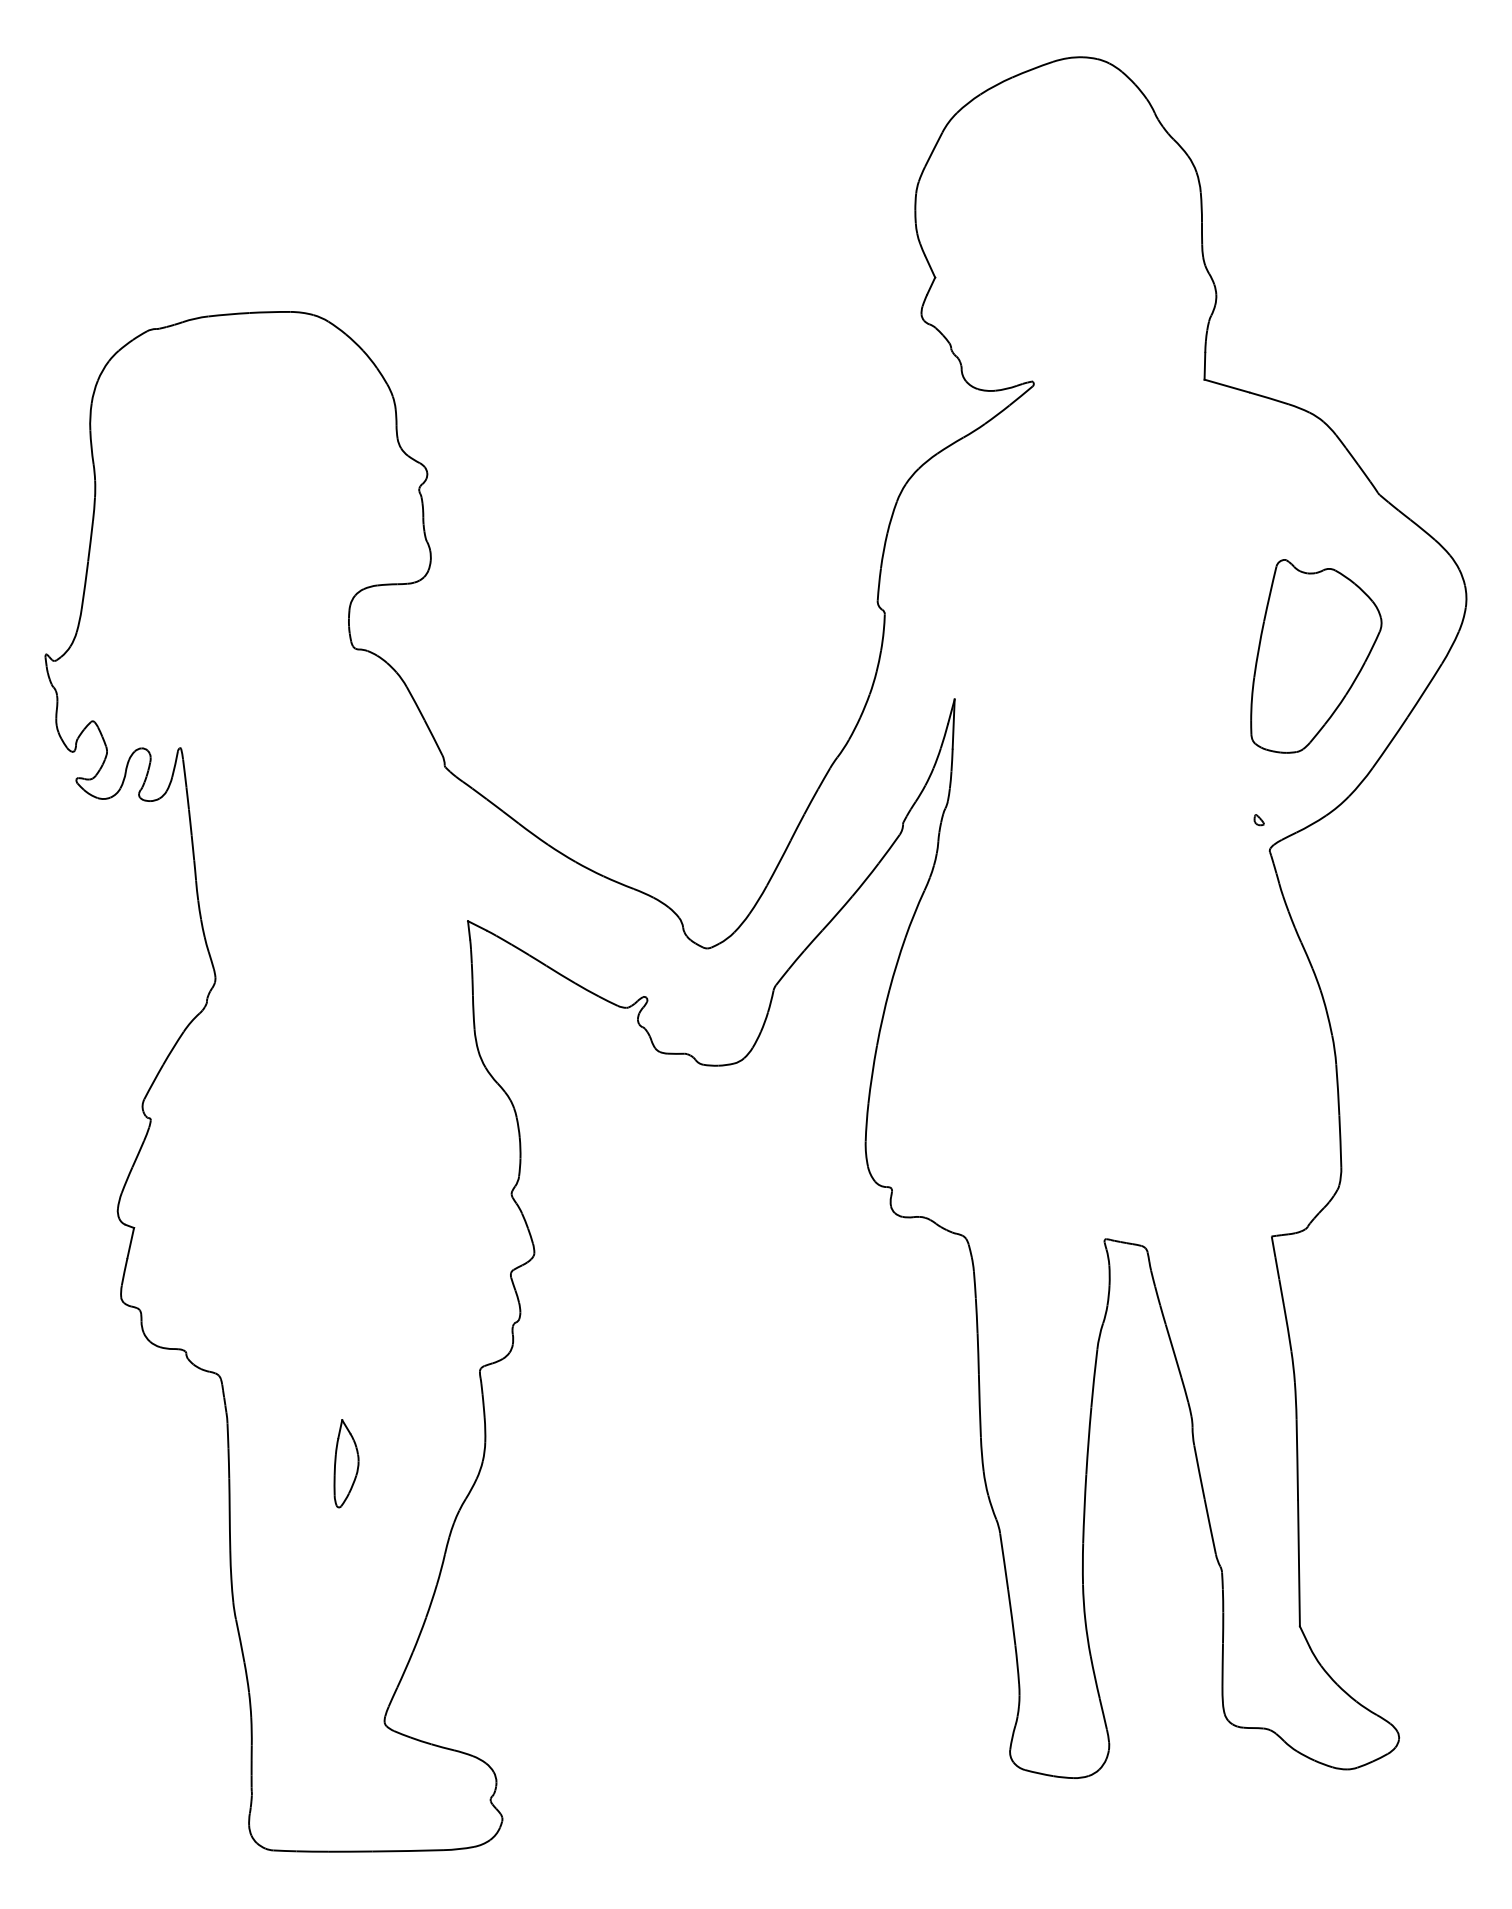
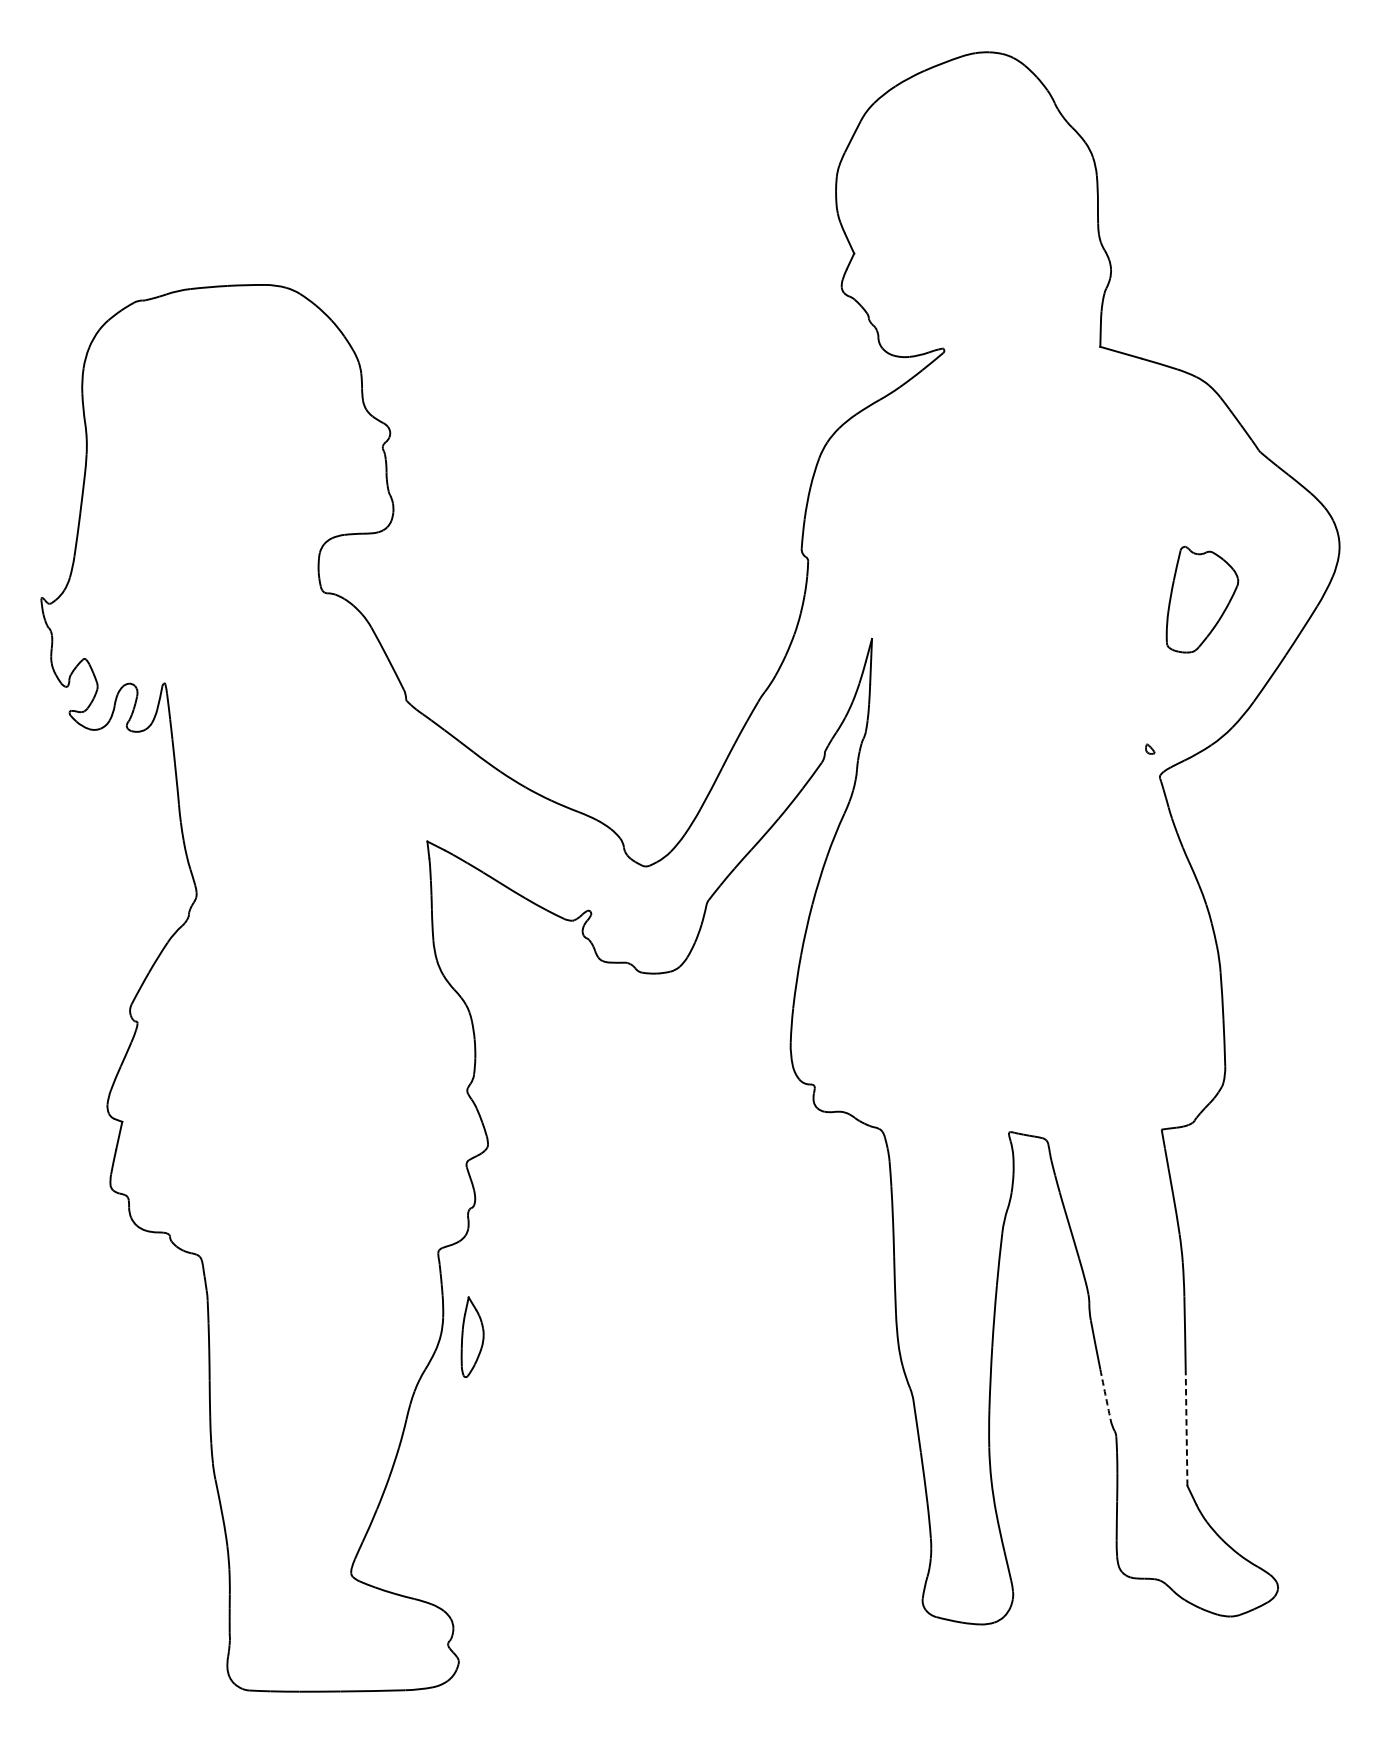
part: (1316, 656) -> (1202, 599), size x0.6
part: (346, 1463) -> (472, 1337), moved
arc: (1210, 1526) -> (1105, 1394), solid -> dashed
line: (1298, 1563) -> (1186, 1428), solid -> dashed

